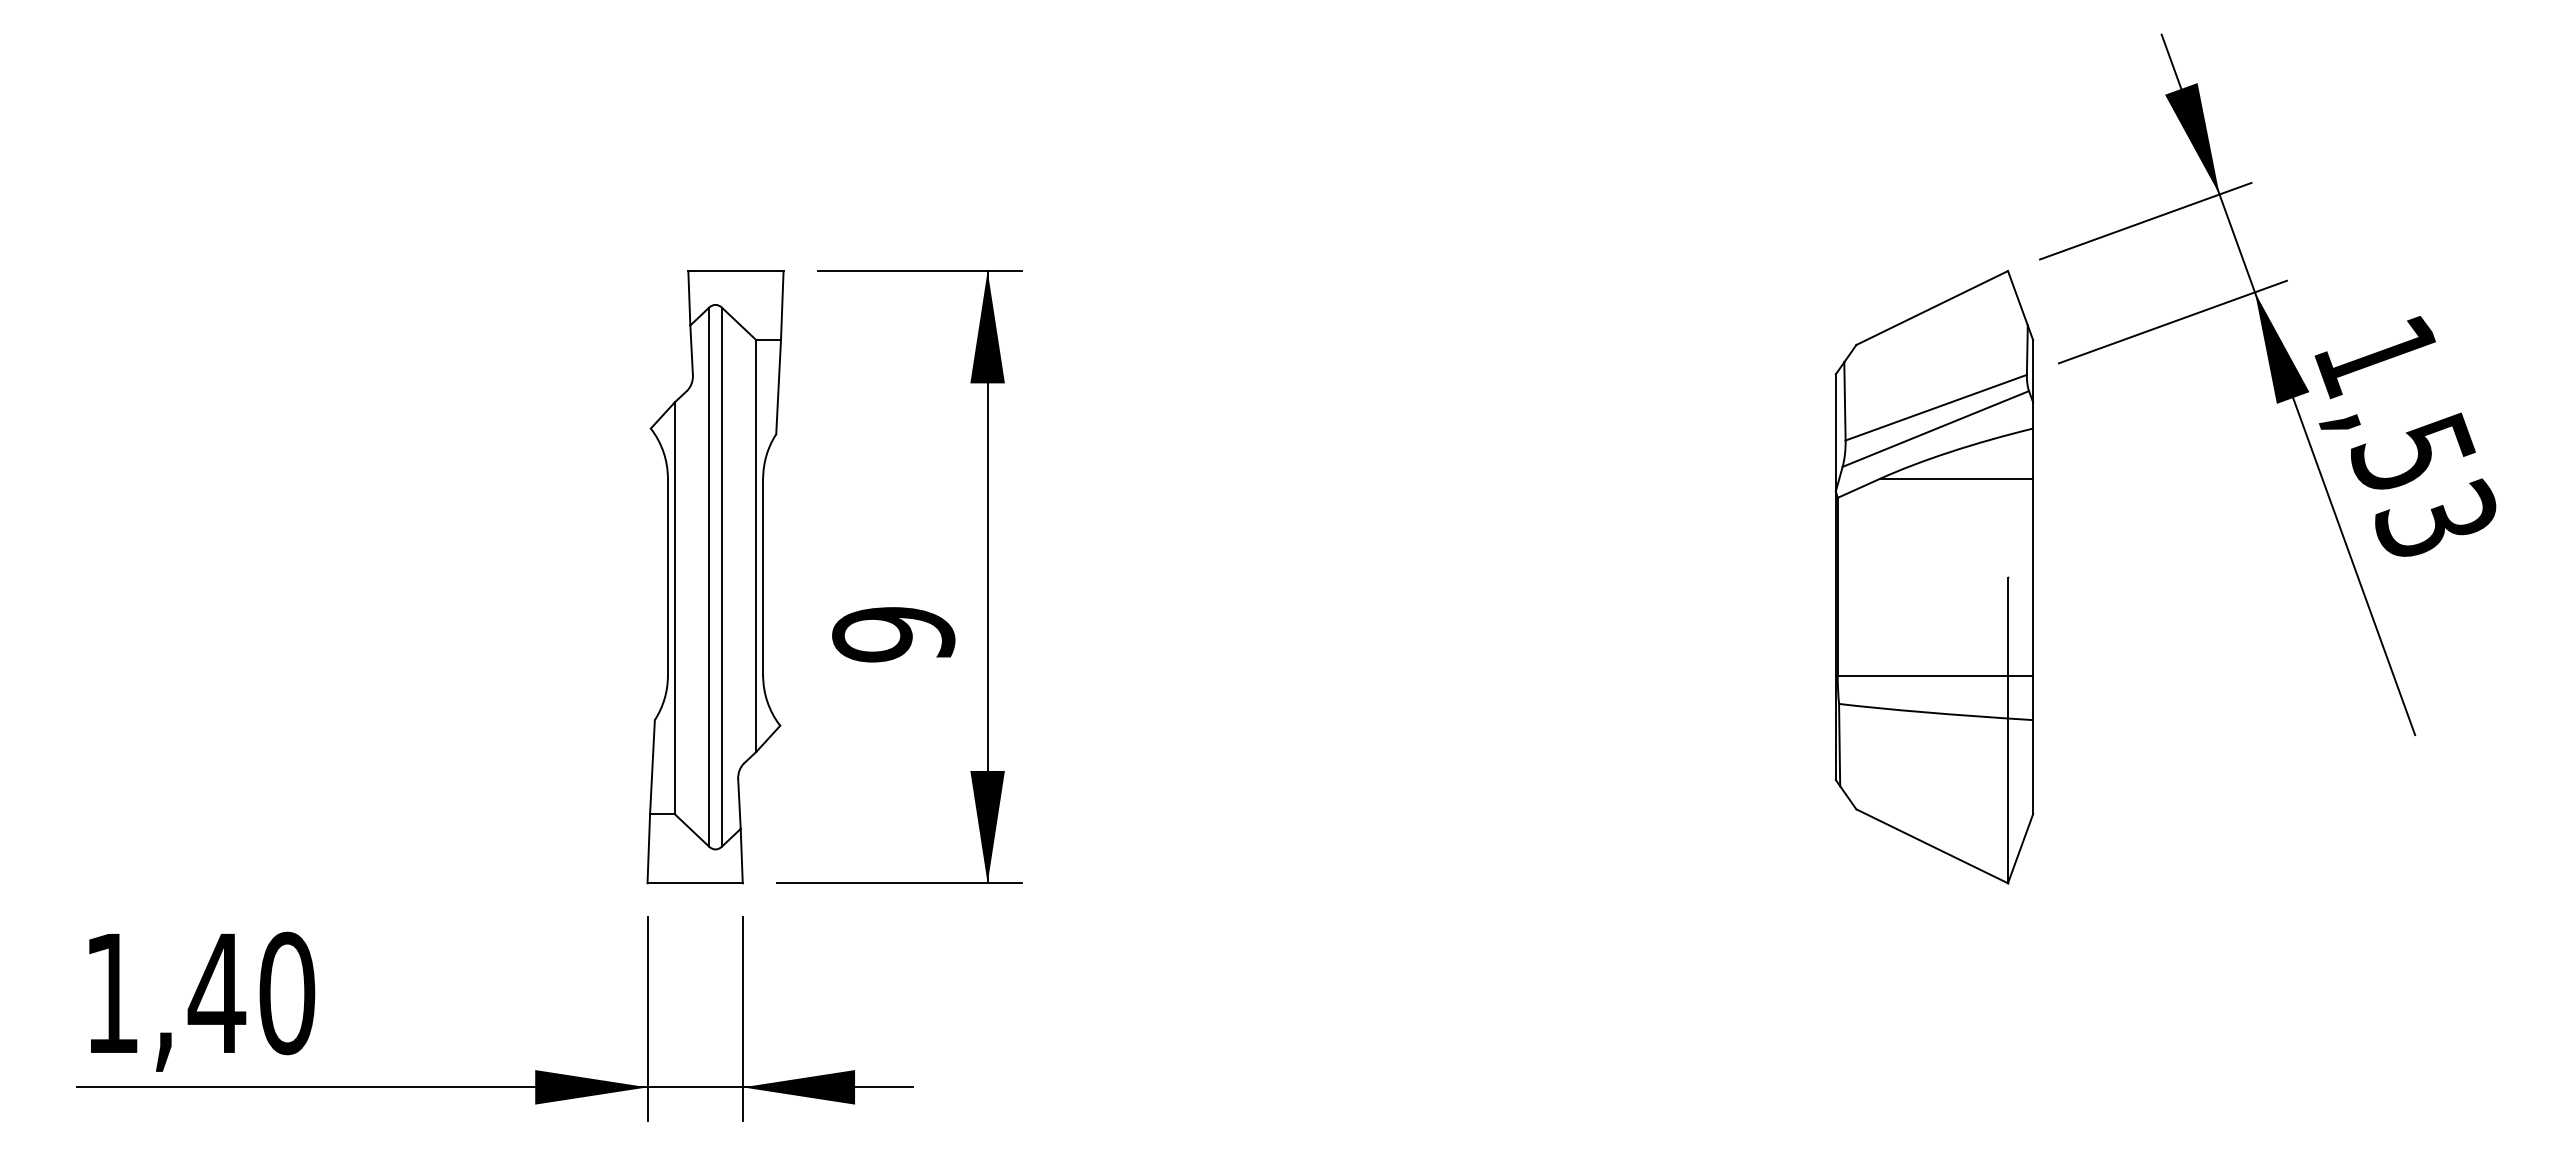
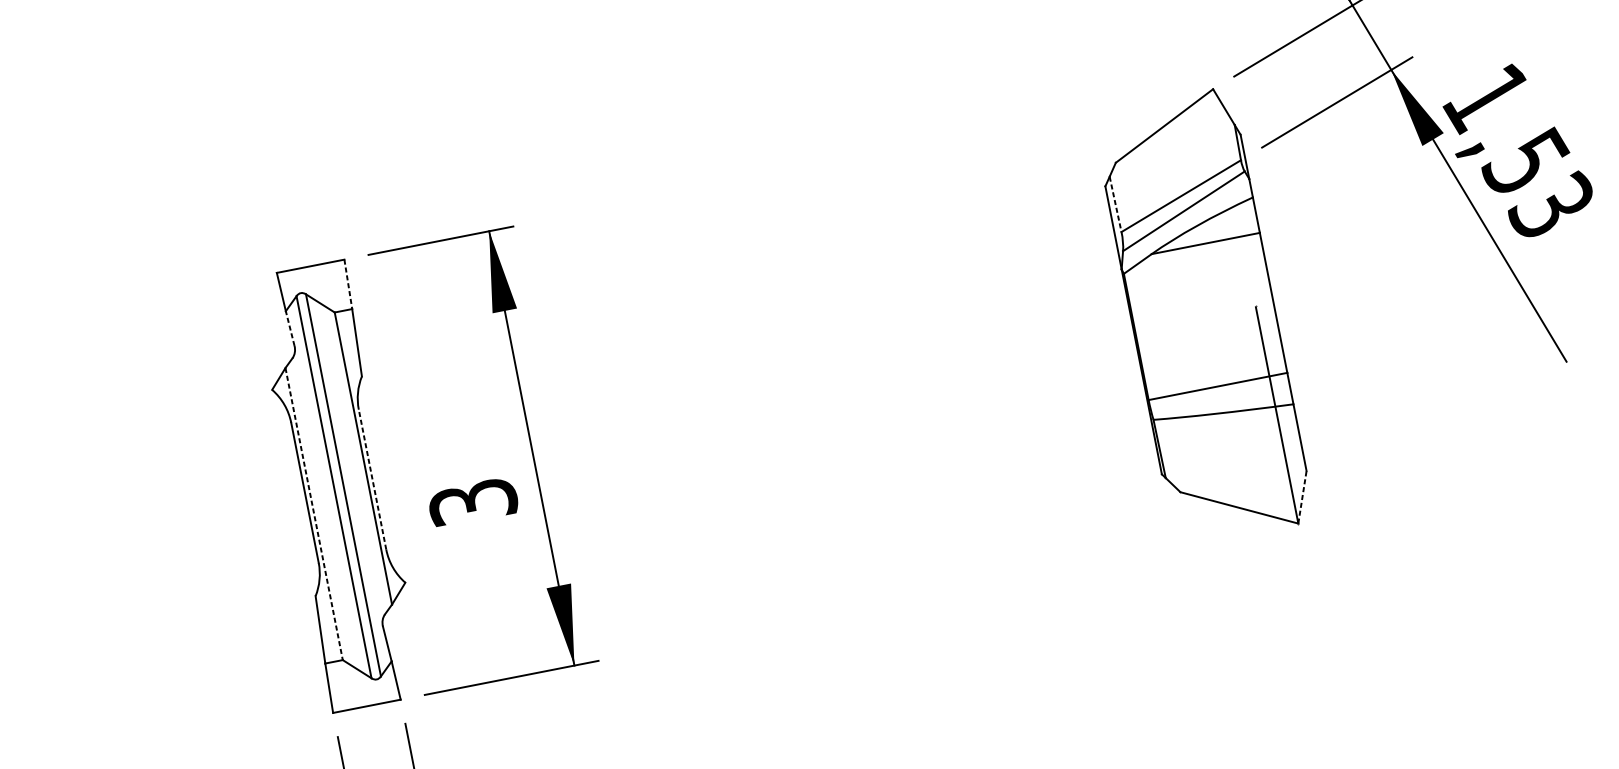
line: (782, 305) -> (348, 284), solid -> dashed
line: (691, 350) -> (290, 328), solid -> dashed
line: (1844, 401) -> (1115, 204), solid -> dashed
line: (763, 577) -> (372, 479), solid -> dashed
line: (674, 608) -> (314, 514), solid -> dashed
text: (893, 634) -> (473, 502), 9 -> 3
line: (2020, 848) -> (1302, 497), solid -> dashed

